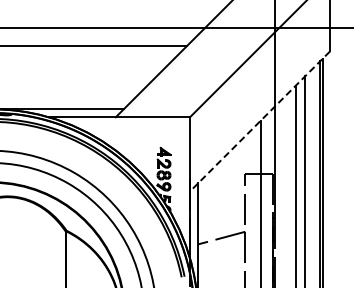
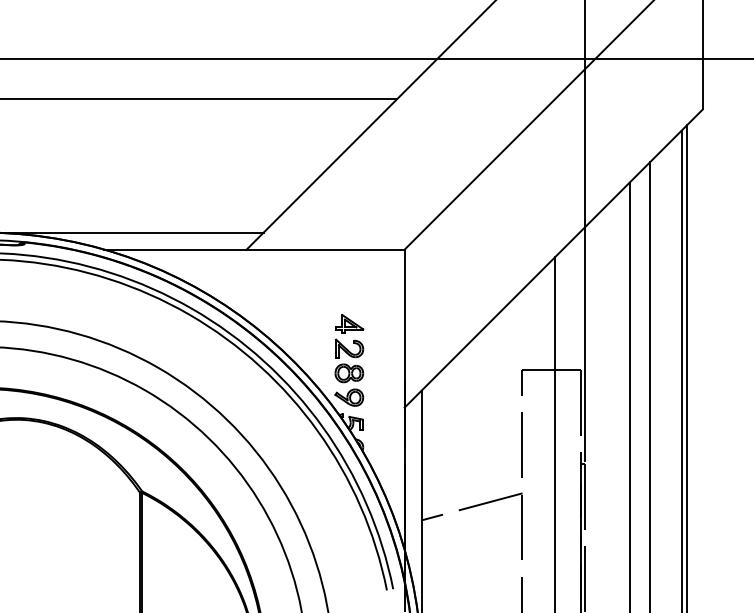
line: (259, 121) -> (552, 258), dashed -> solid

